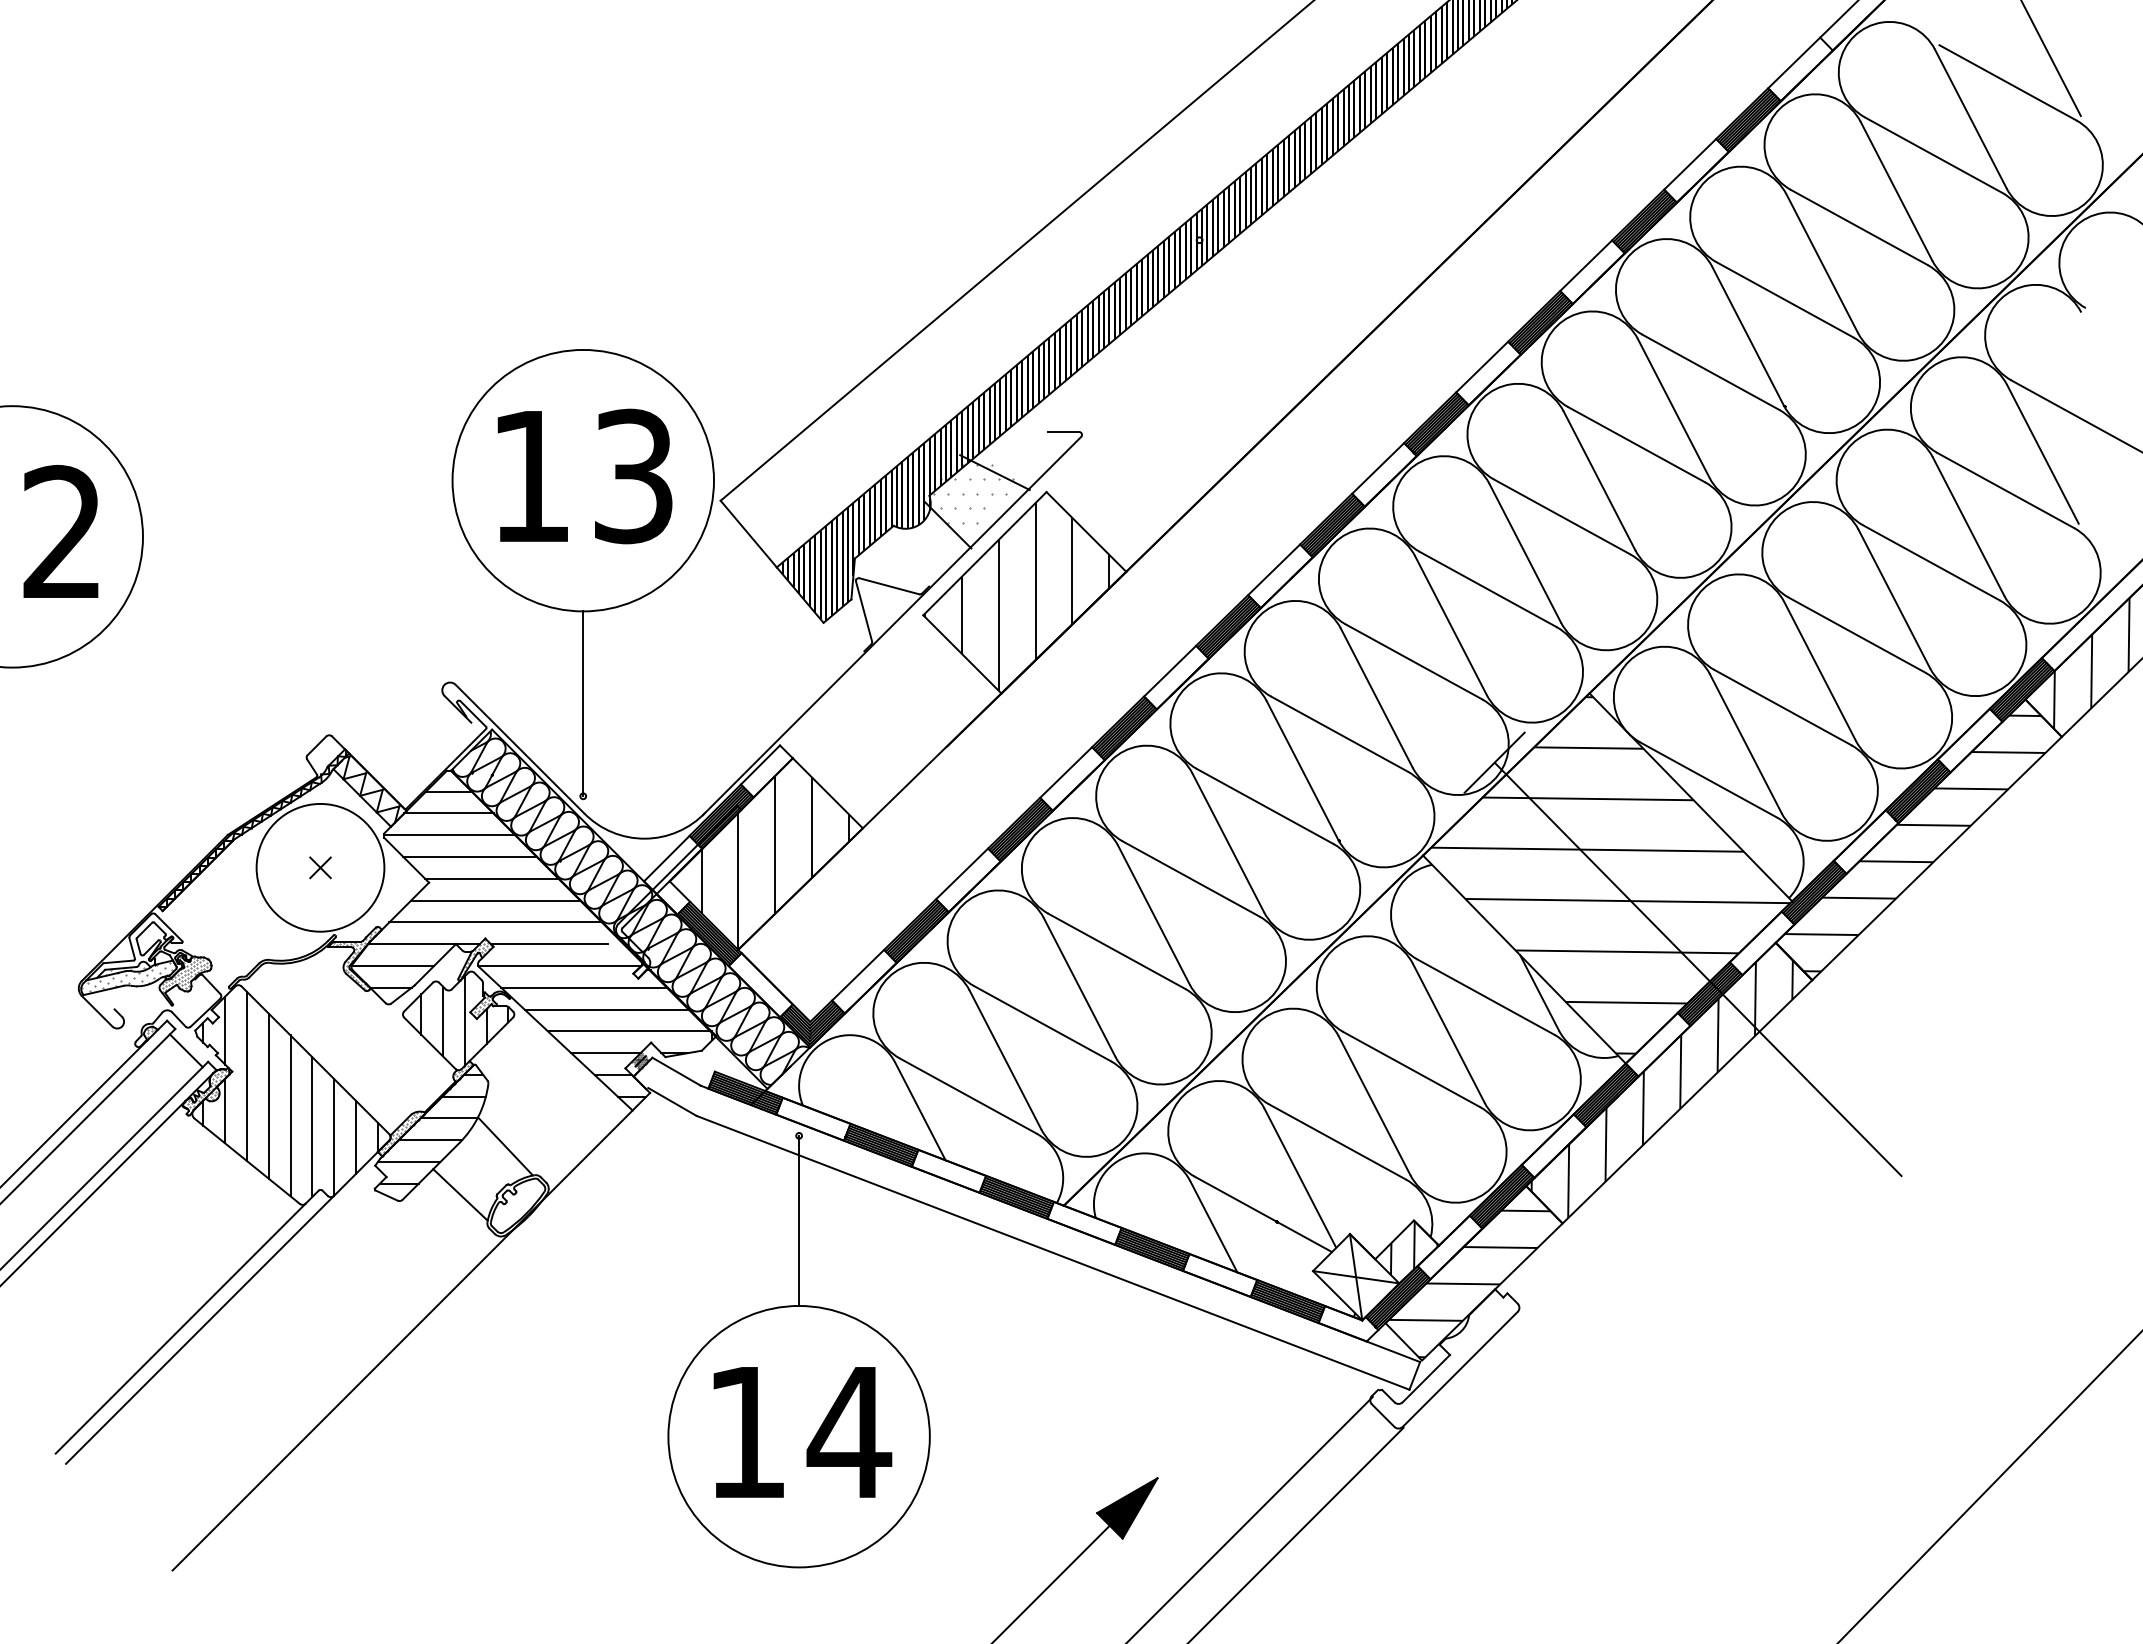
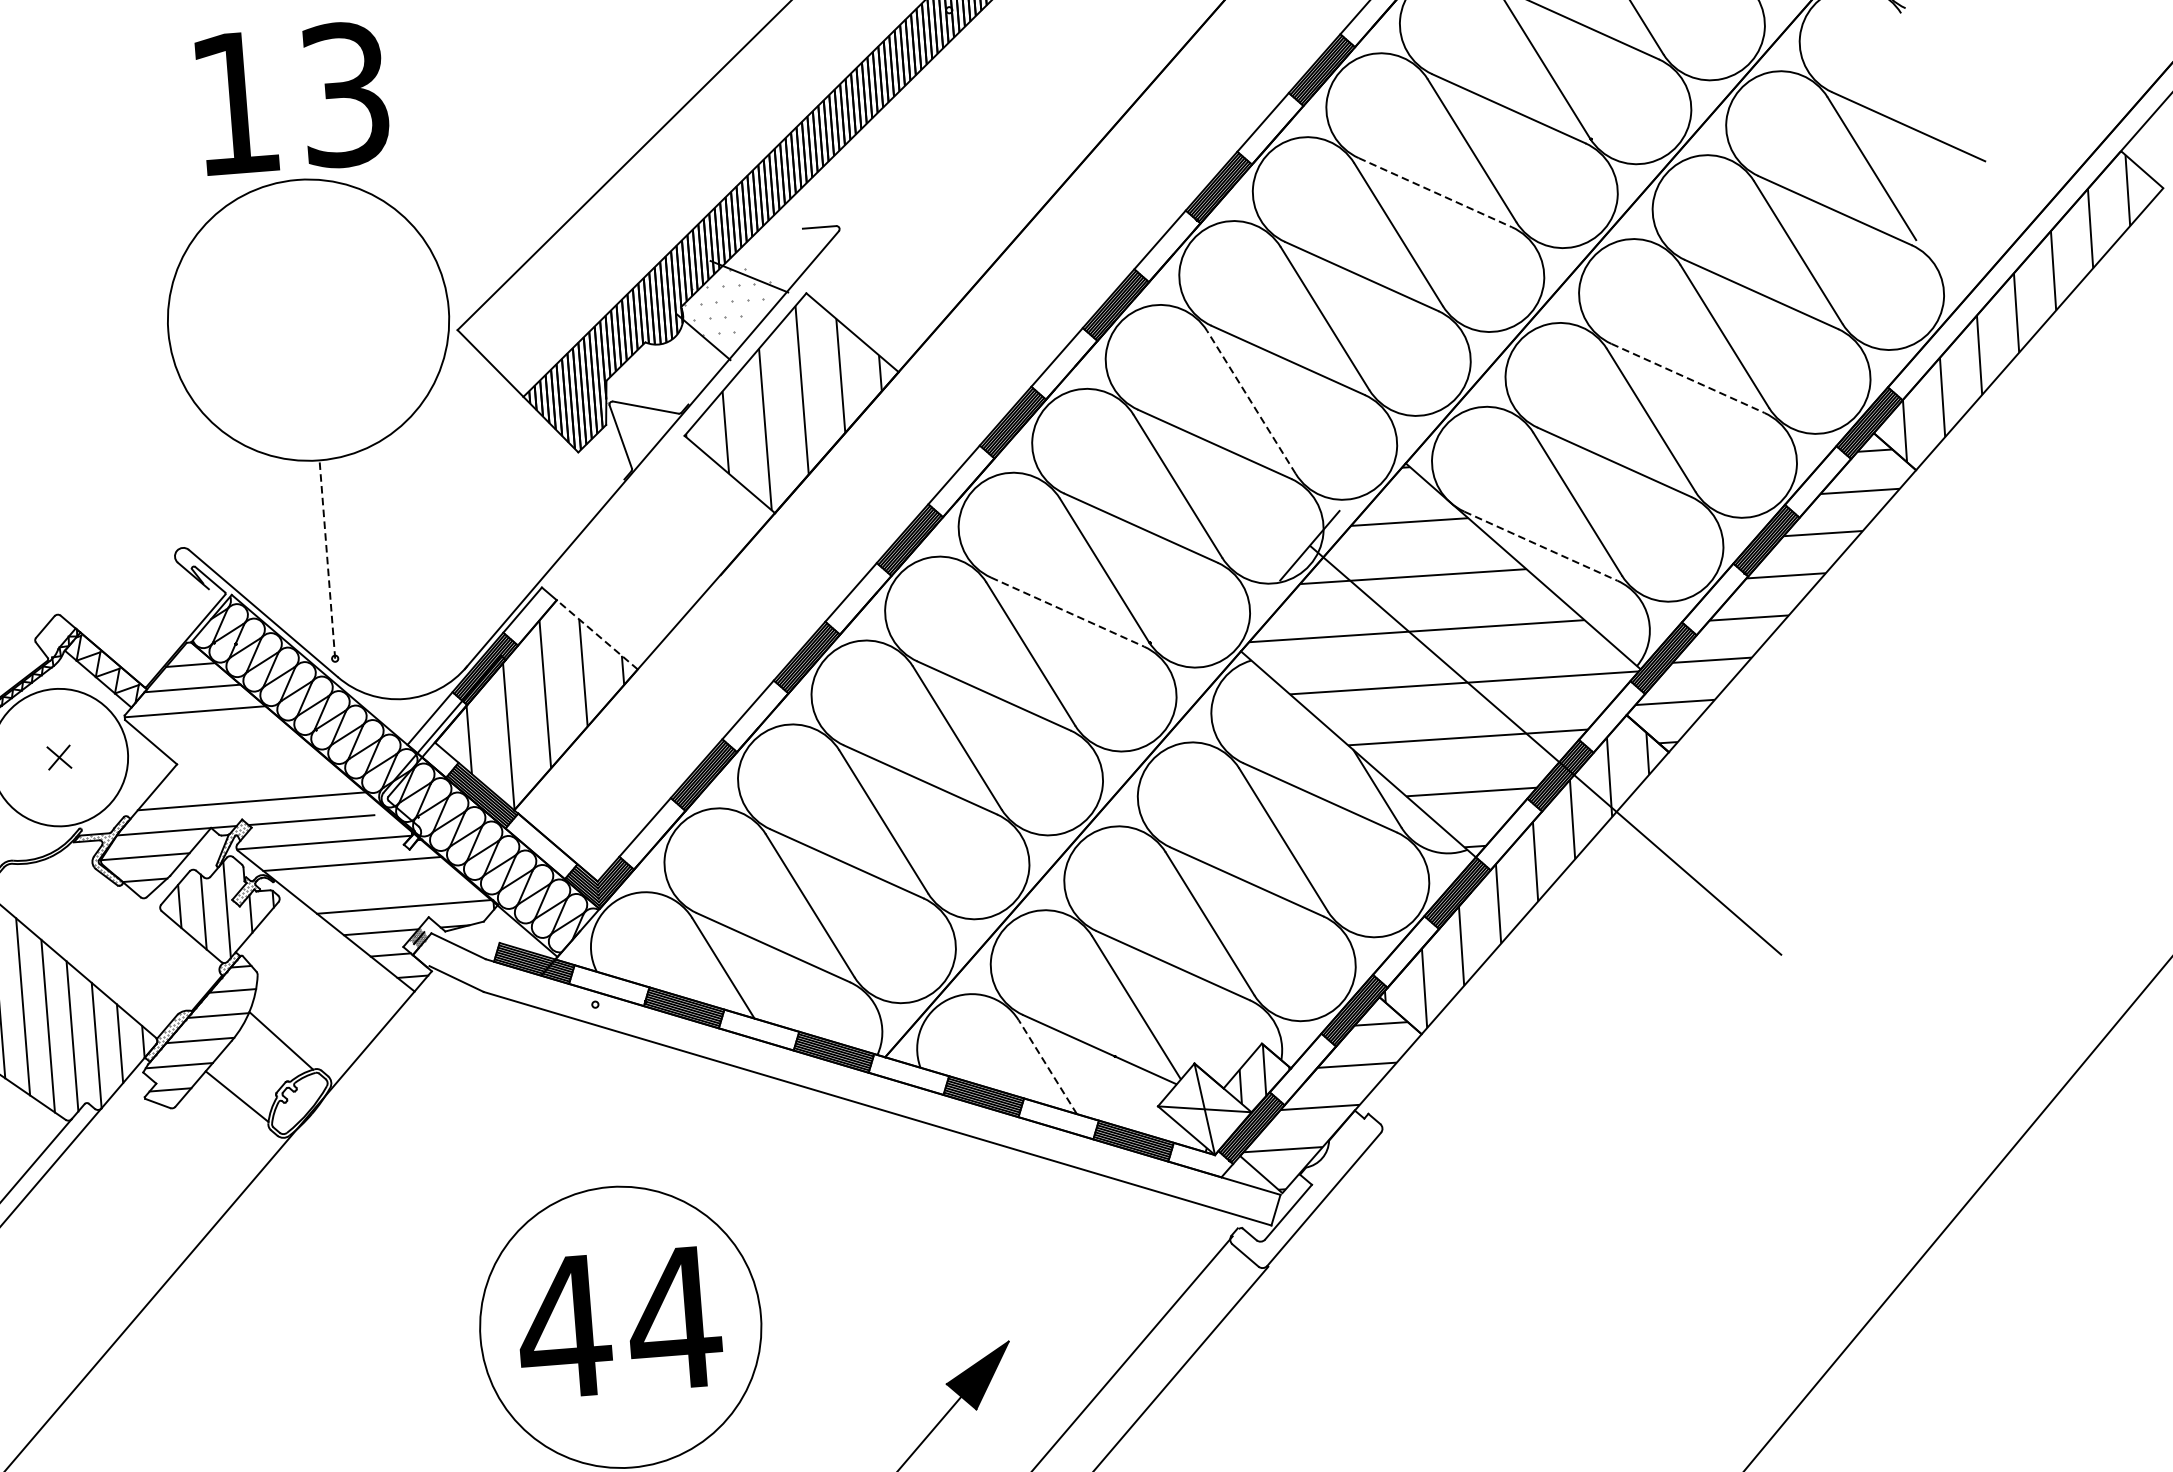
line: (1637, 444) -> (1436, 192), solid -> dashed
text: (584, 476) -> (292, 98), moved
line: (1450, 625) -> (1250, 402), solid -> dashed
line: (1857, 635) -> (1688, 378), solid -> dashed
line: (583, 703) -> (327, 559), solid -> dashed
line: (1709, 780) -> (1541, 546), solid -> dashed
line: (827, 793) -> (596, 635), solid -> dashed
line: (1265, 806) -> (1067, 612), solid -> dashed
line: (470, 857) -> (219, 733), removed
line: (492, 878) -> (244, 754), removed
line: (495, 900) -> (249, 777), removed
line: (606, 1009) -> (378, 885), removed
line: (799, 1220) -> (602, 1095), removed
line: (1213, 1226) -> (1047, 1066), solid -> dashed
text: (746, 1432) -> (563, 1327), 14 -> 44

